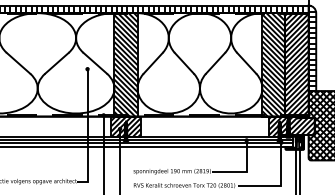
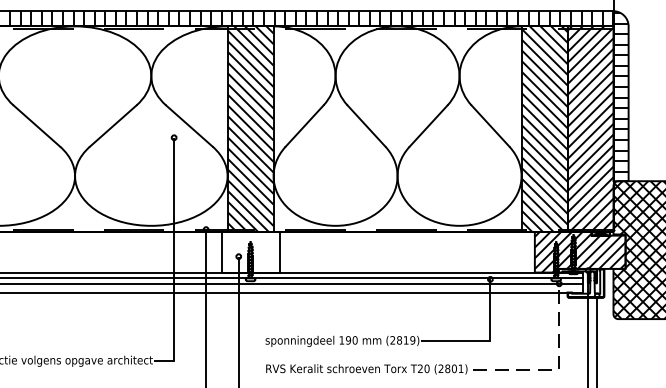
hatch: (125, 126) -> (249, 251), removed
line: (281, 186) -> (559, 370), solid -> dashed

